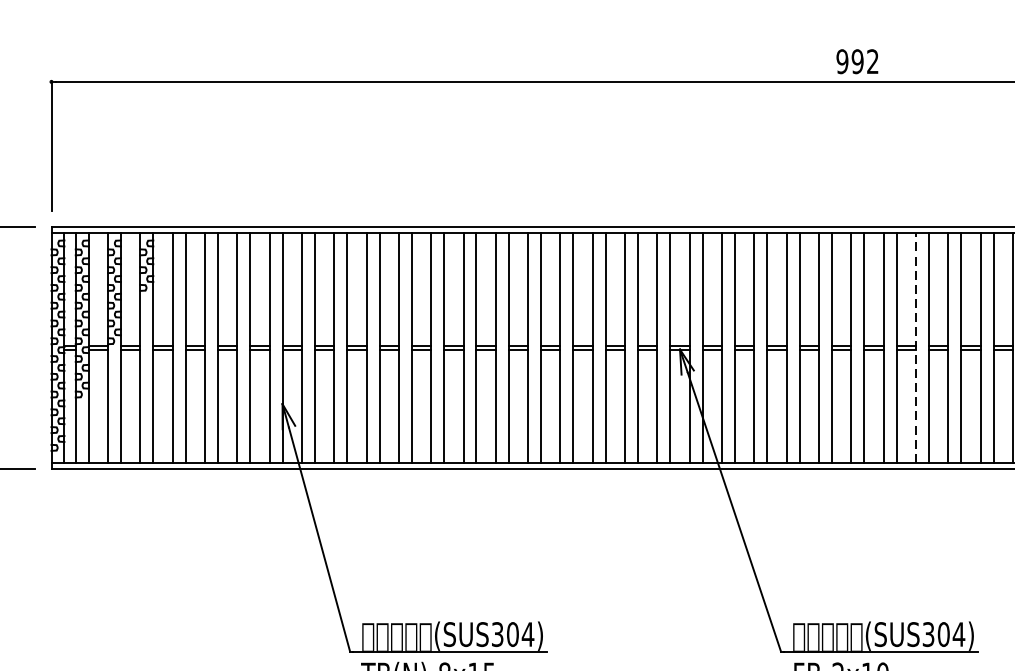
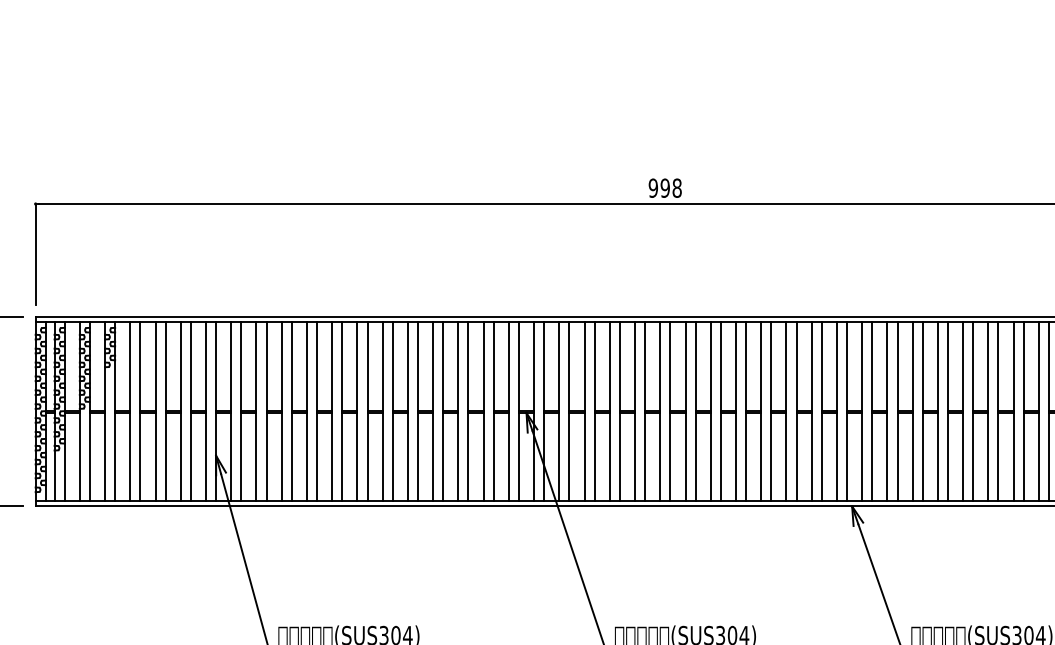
text: (872, 60) -> (676, 187), 992 -> 998
line: (915, 347) -> (710, 411), dashed -> solid

